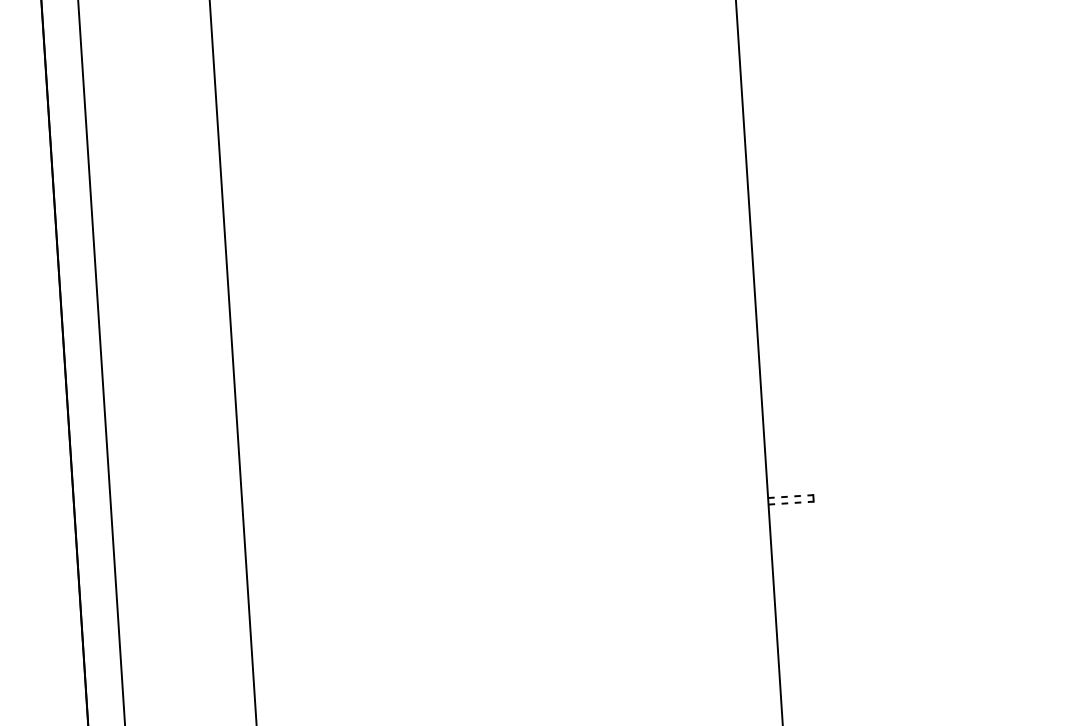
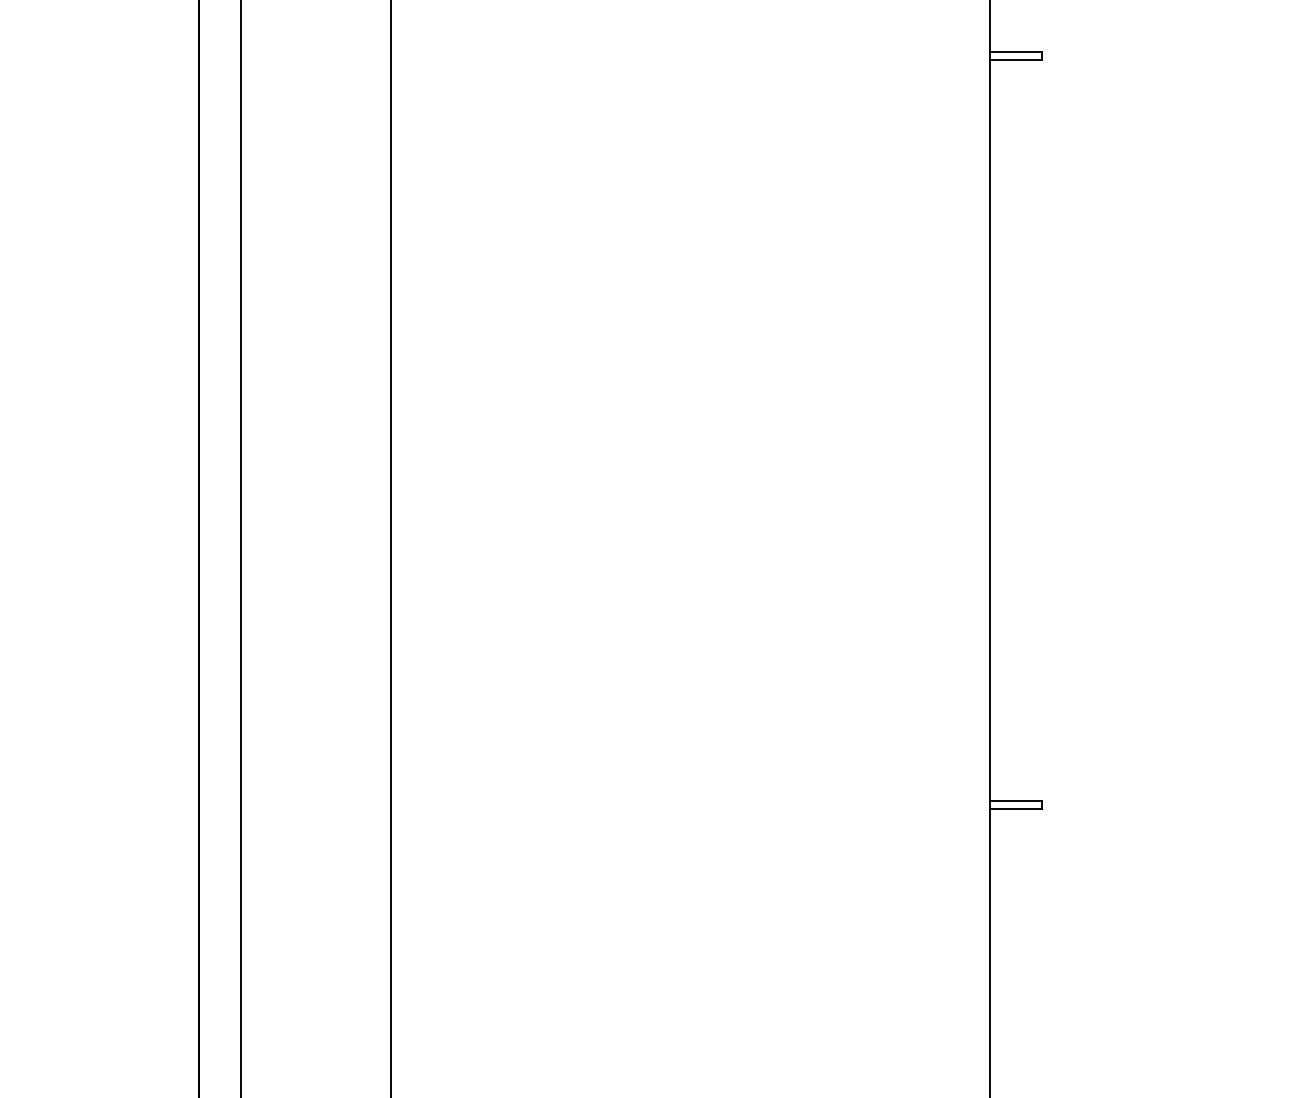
line: (790, 496) -> (1015, 801), dashed -> solid
line: (790, 502) -> (1015, 808), dashed -> solid

